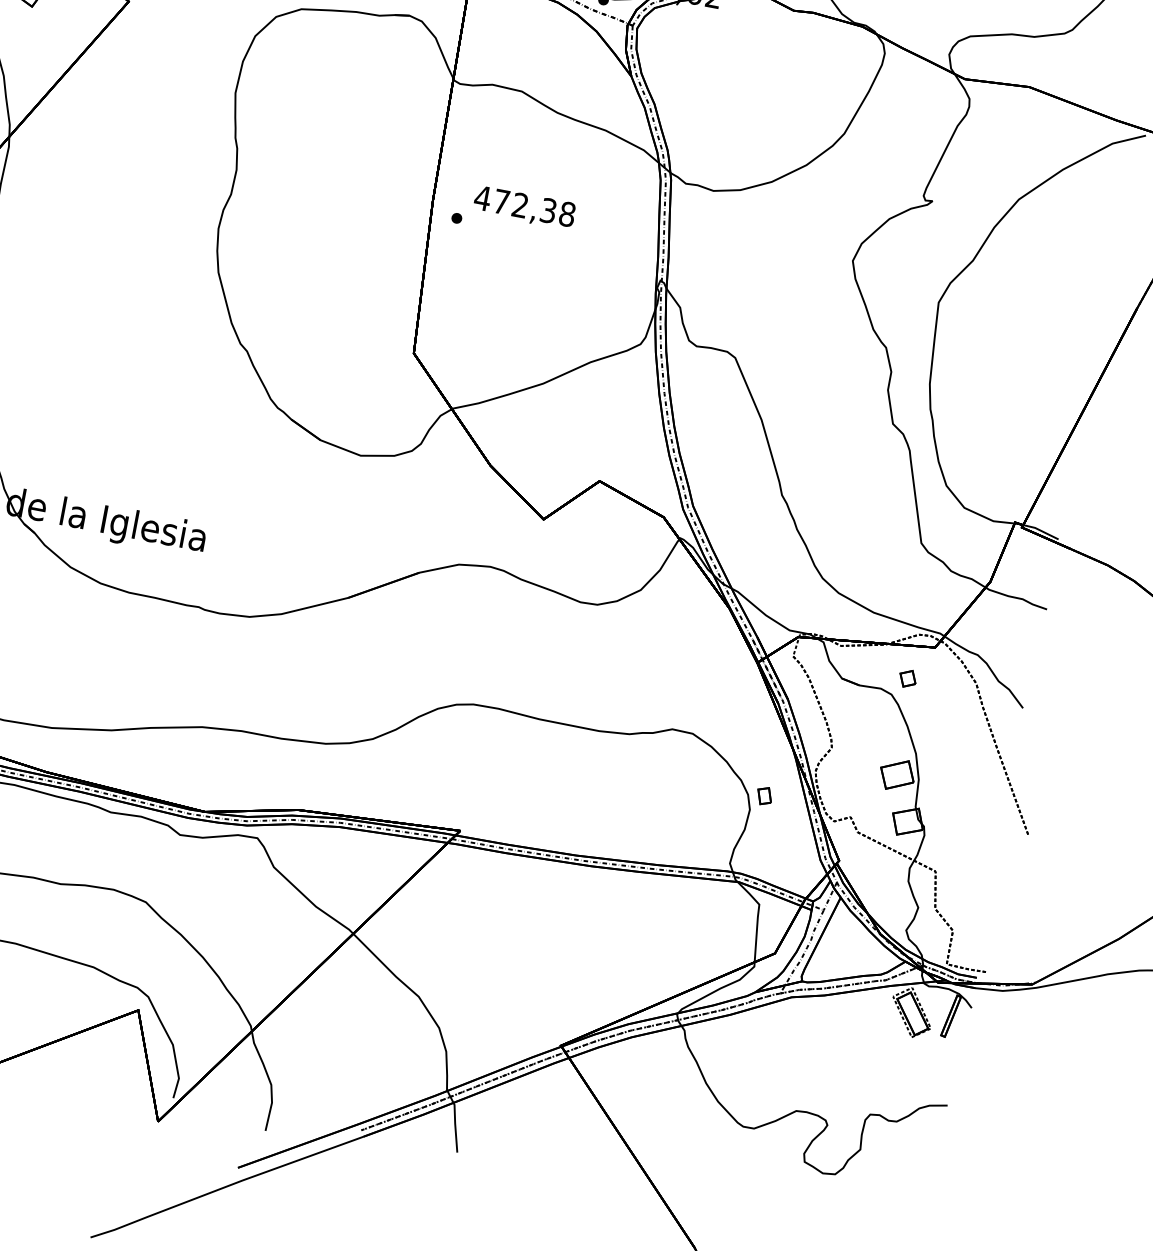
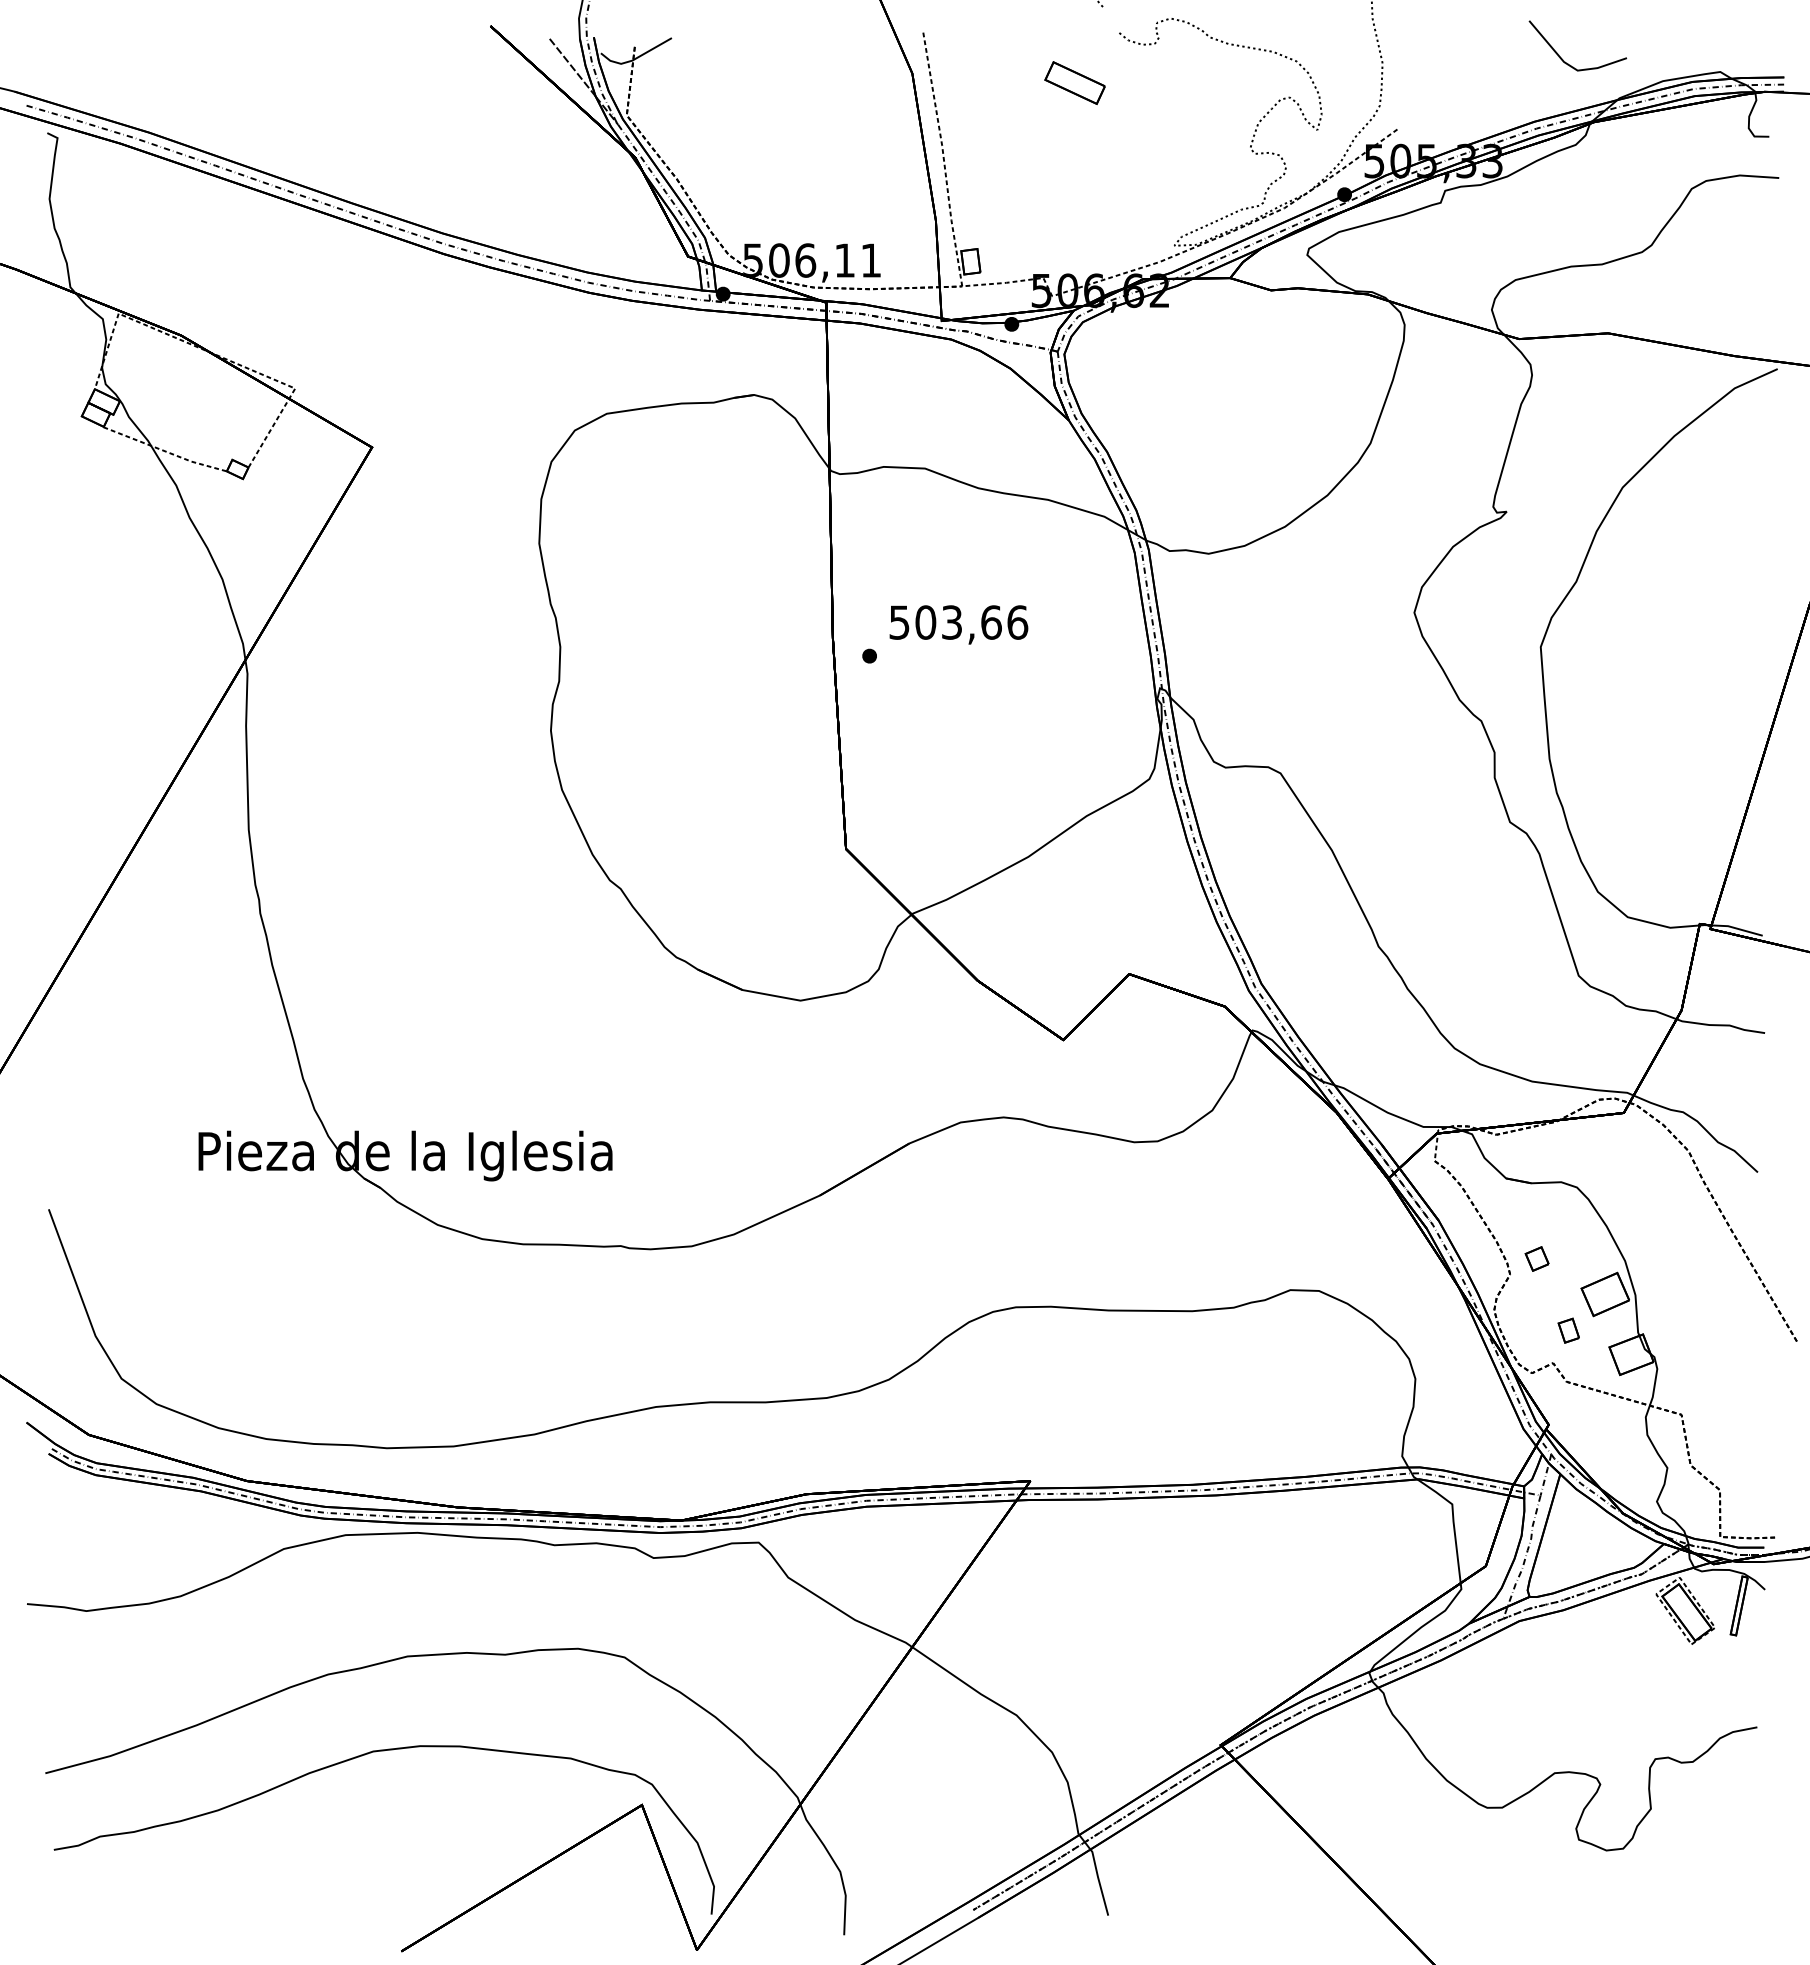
text: (525, 206) -> (958, 622), 472,38 -> 503,66
part: (907, 678) -> (1536, 1258), moved
part: (764, 795) -> (1568, 1330), moved

